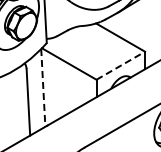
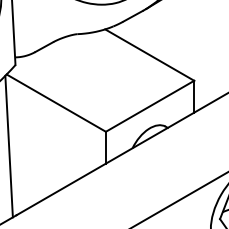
line: (121, 65) -> (151, 105), dashed -> solid
line: (43, 87) -> (9, 145), dashed -> solid

